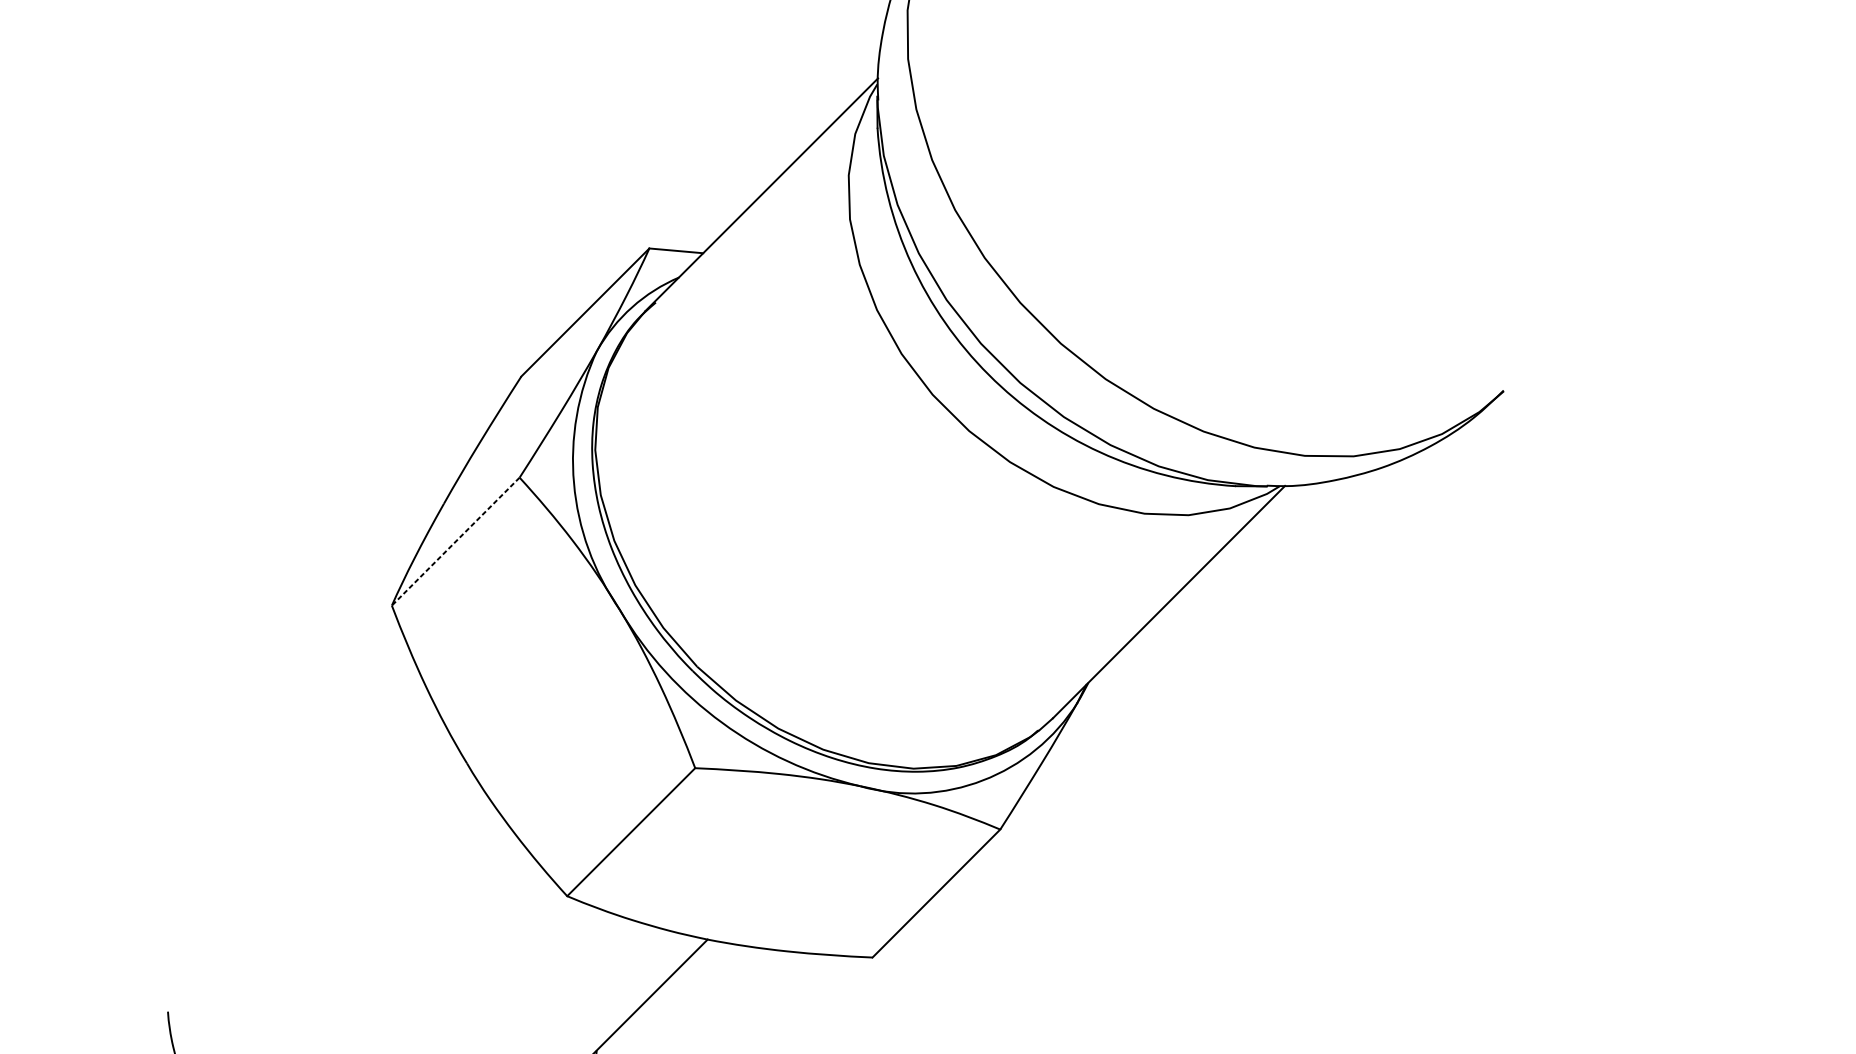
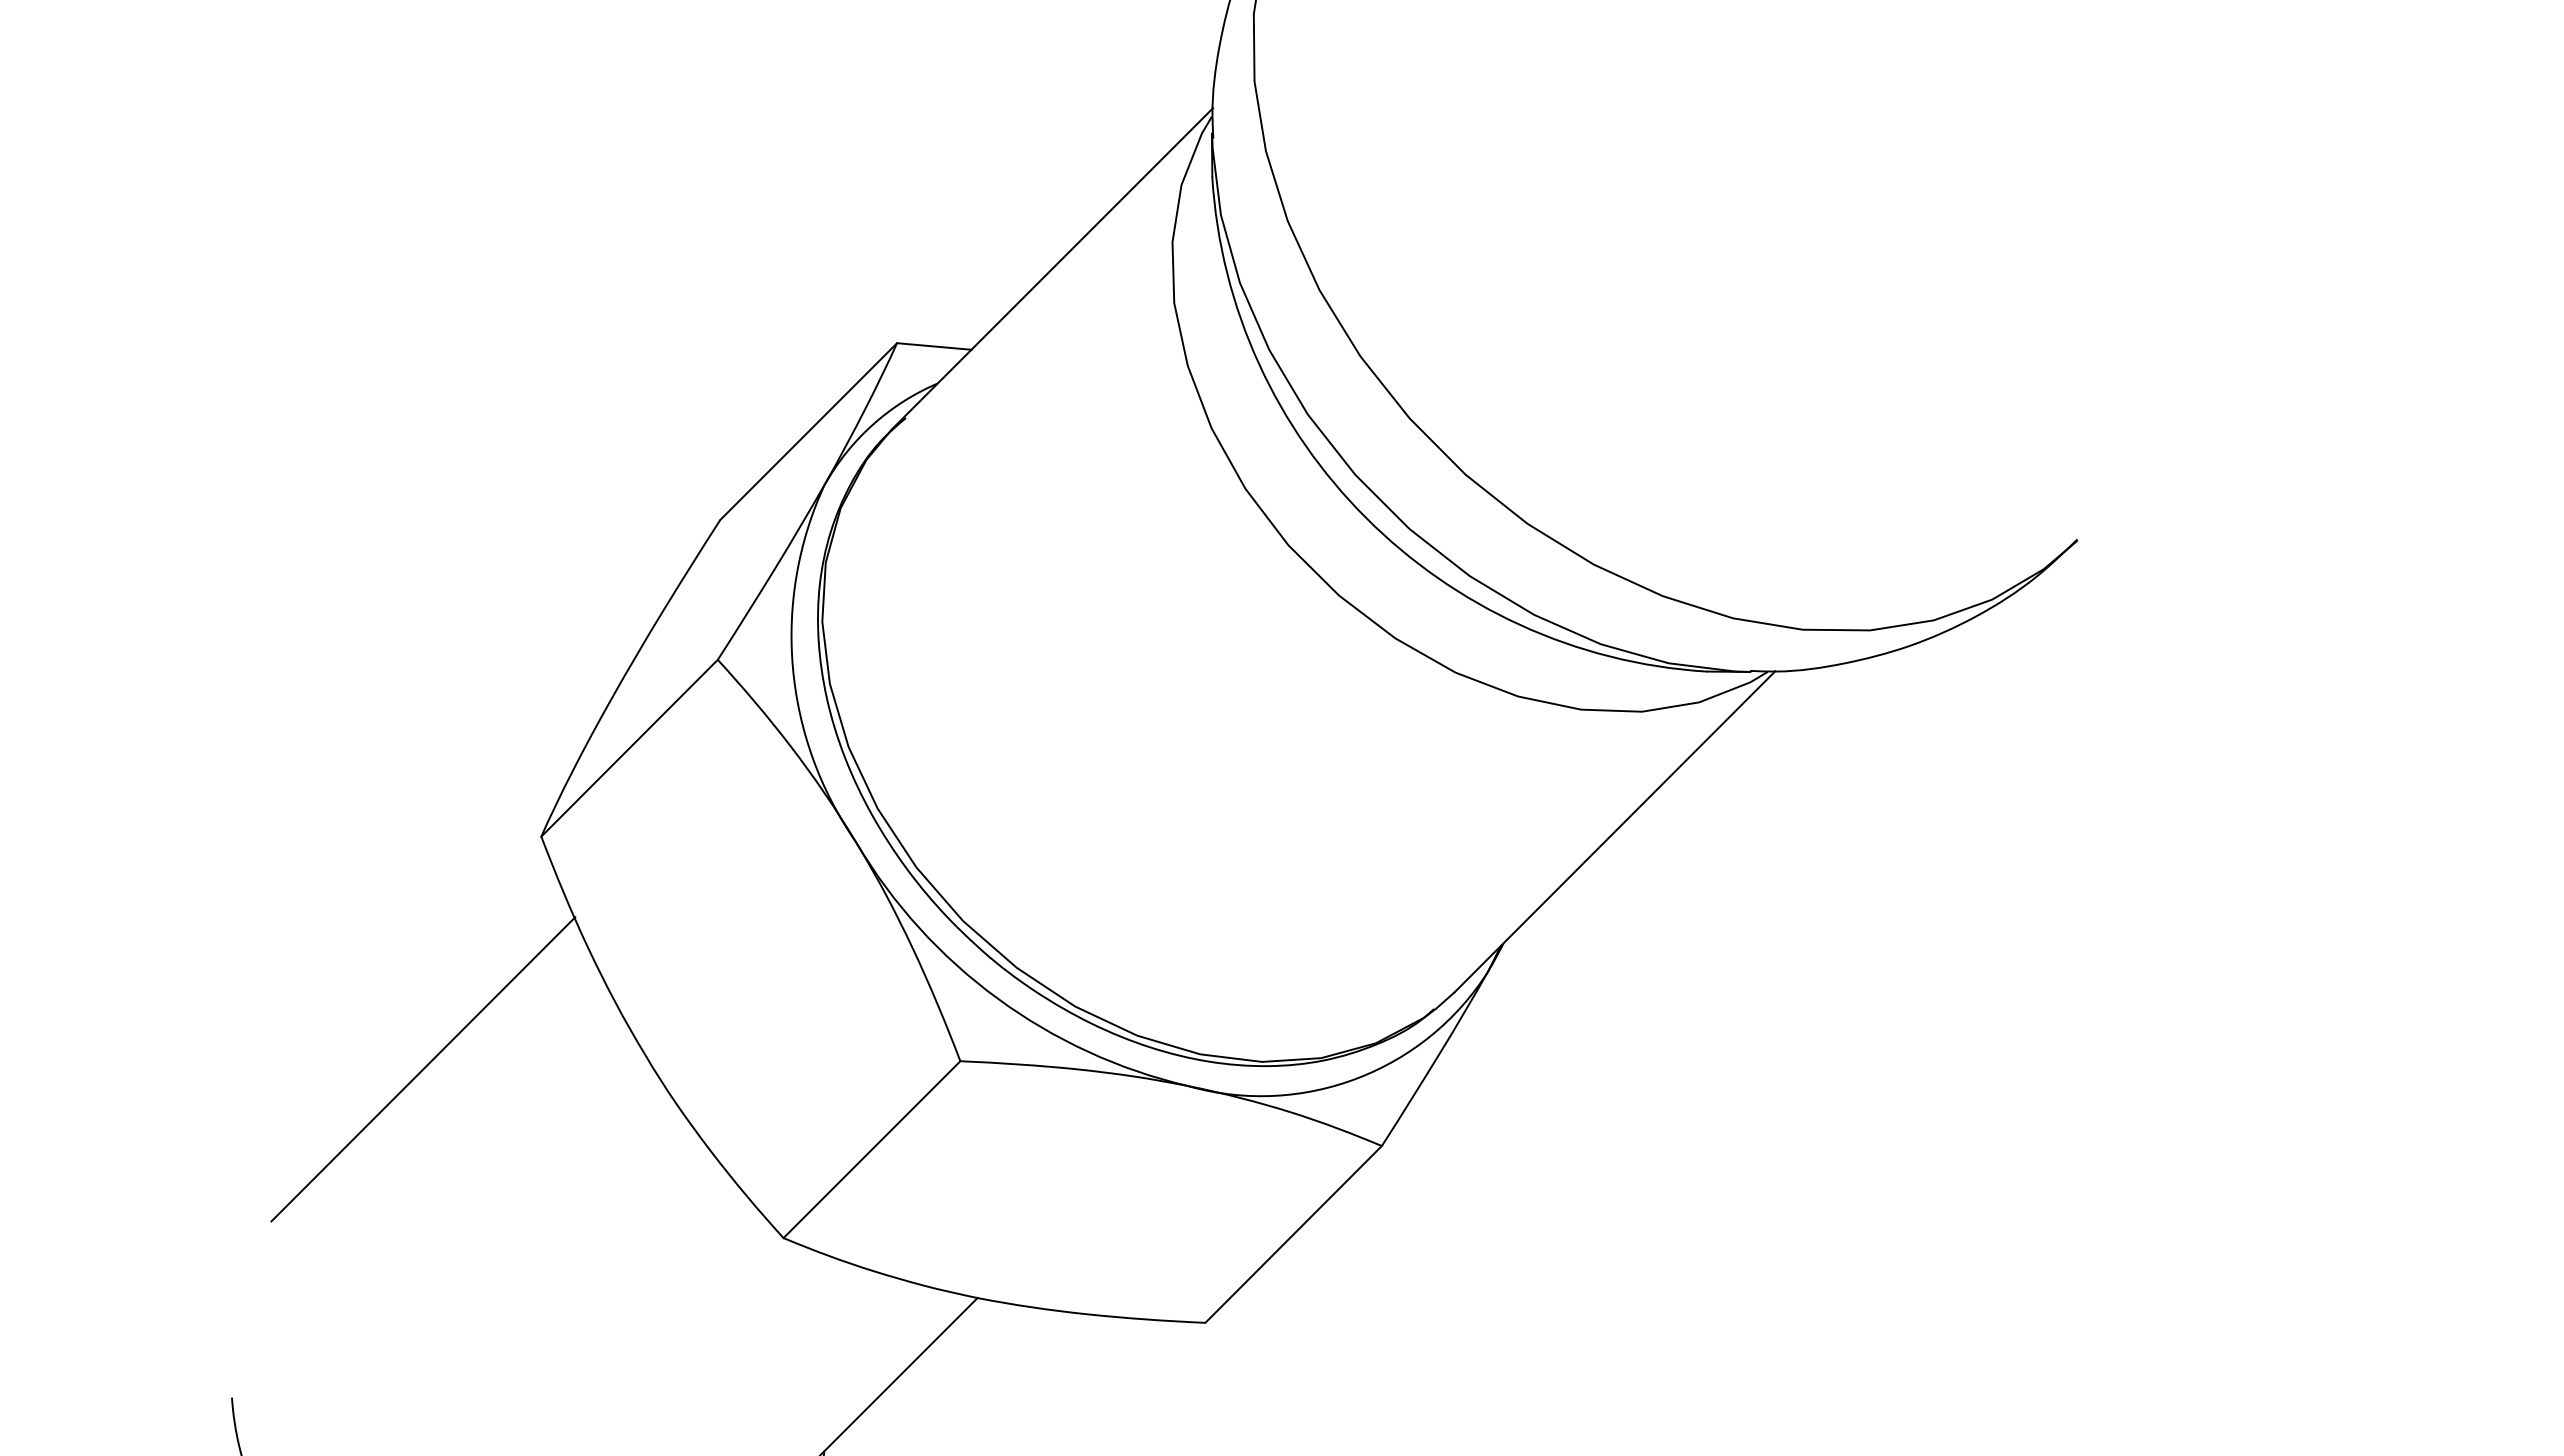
line: (455, 541) -> (629, 748), dashed -> solid
line: (306, 774) -> (423, 1069), added

